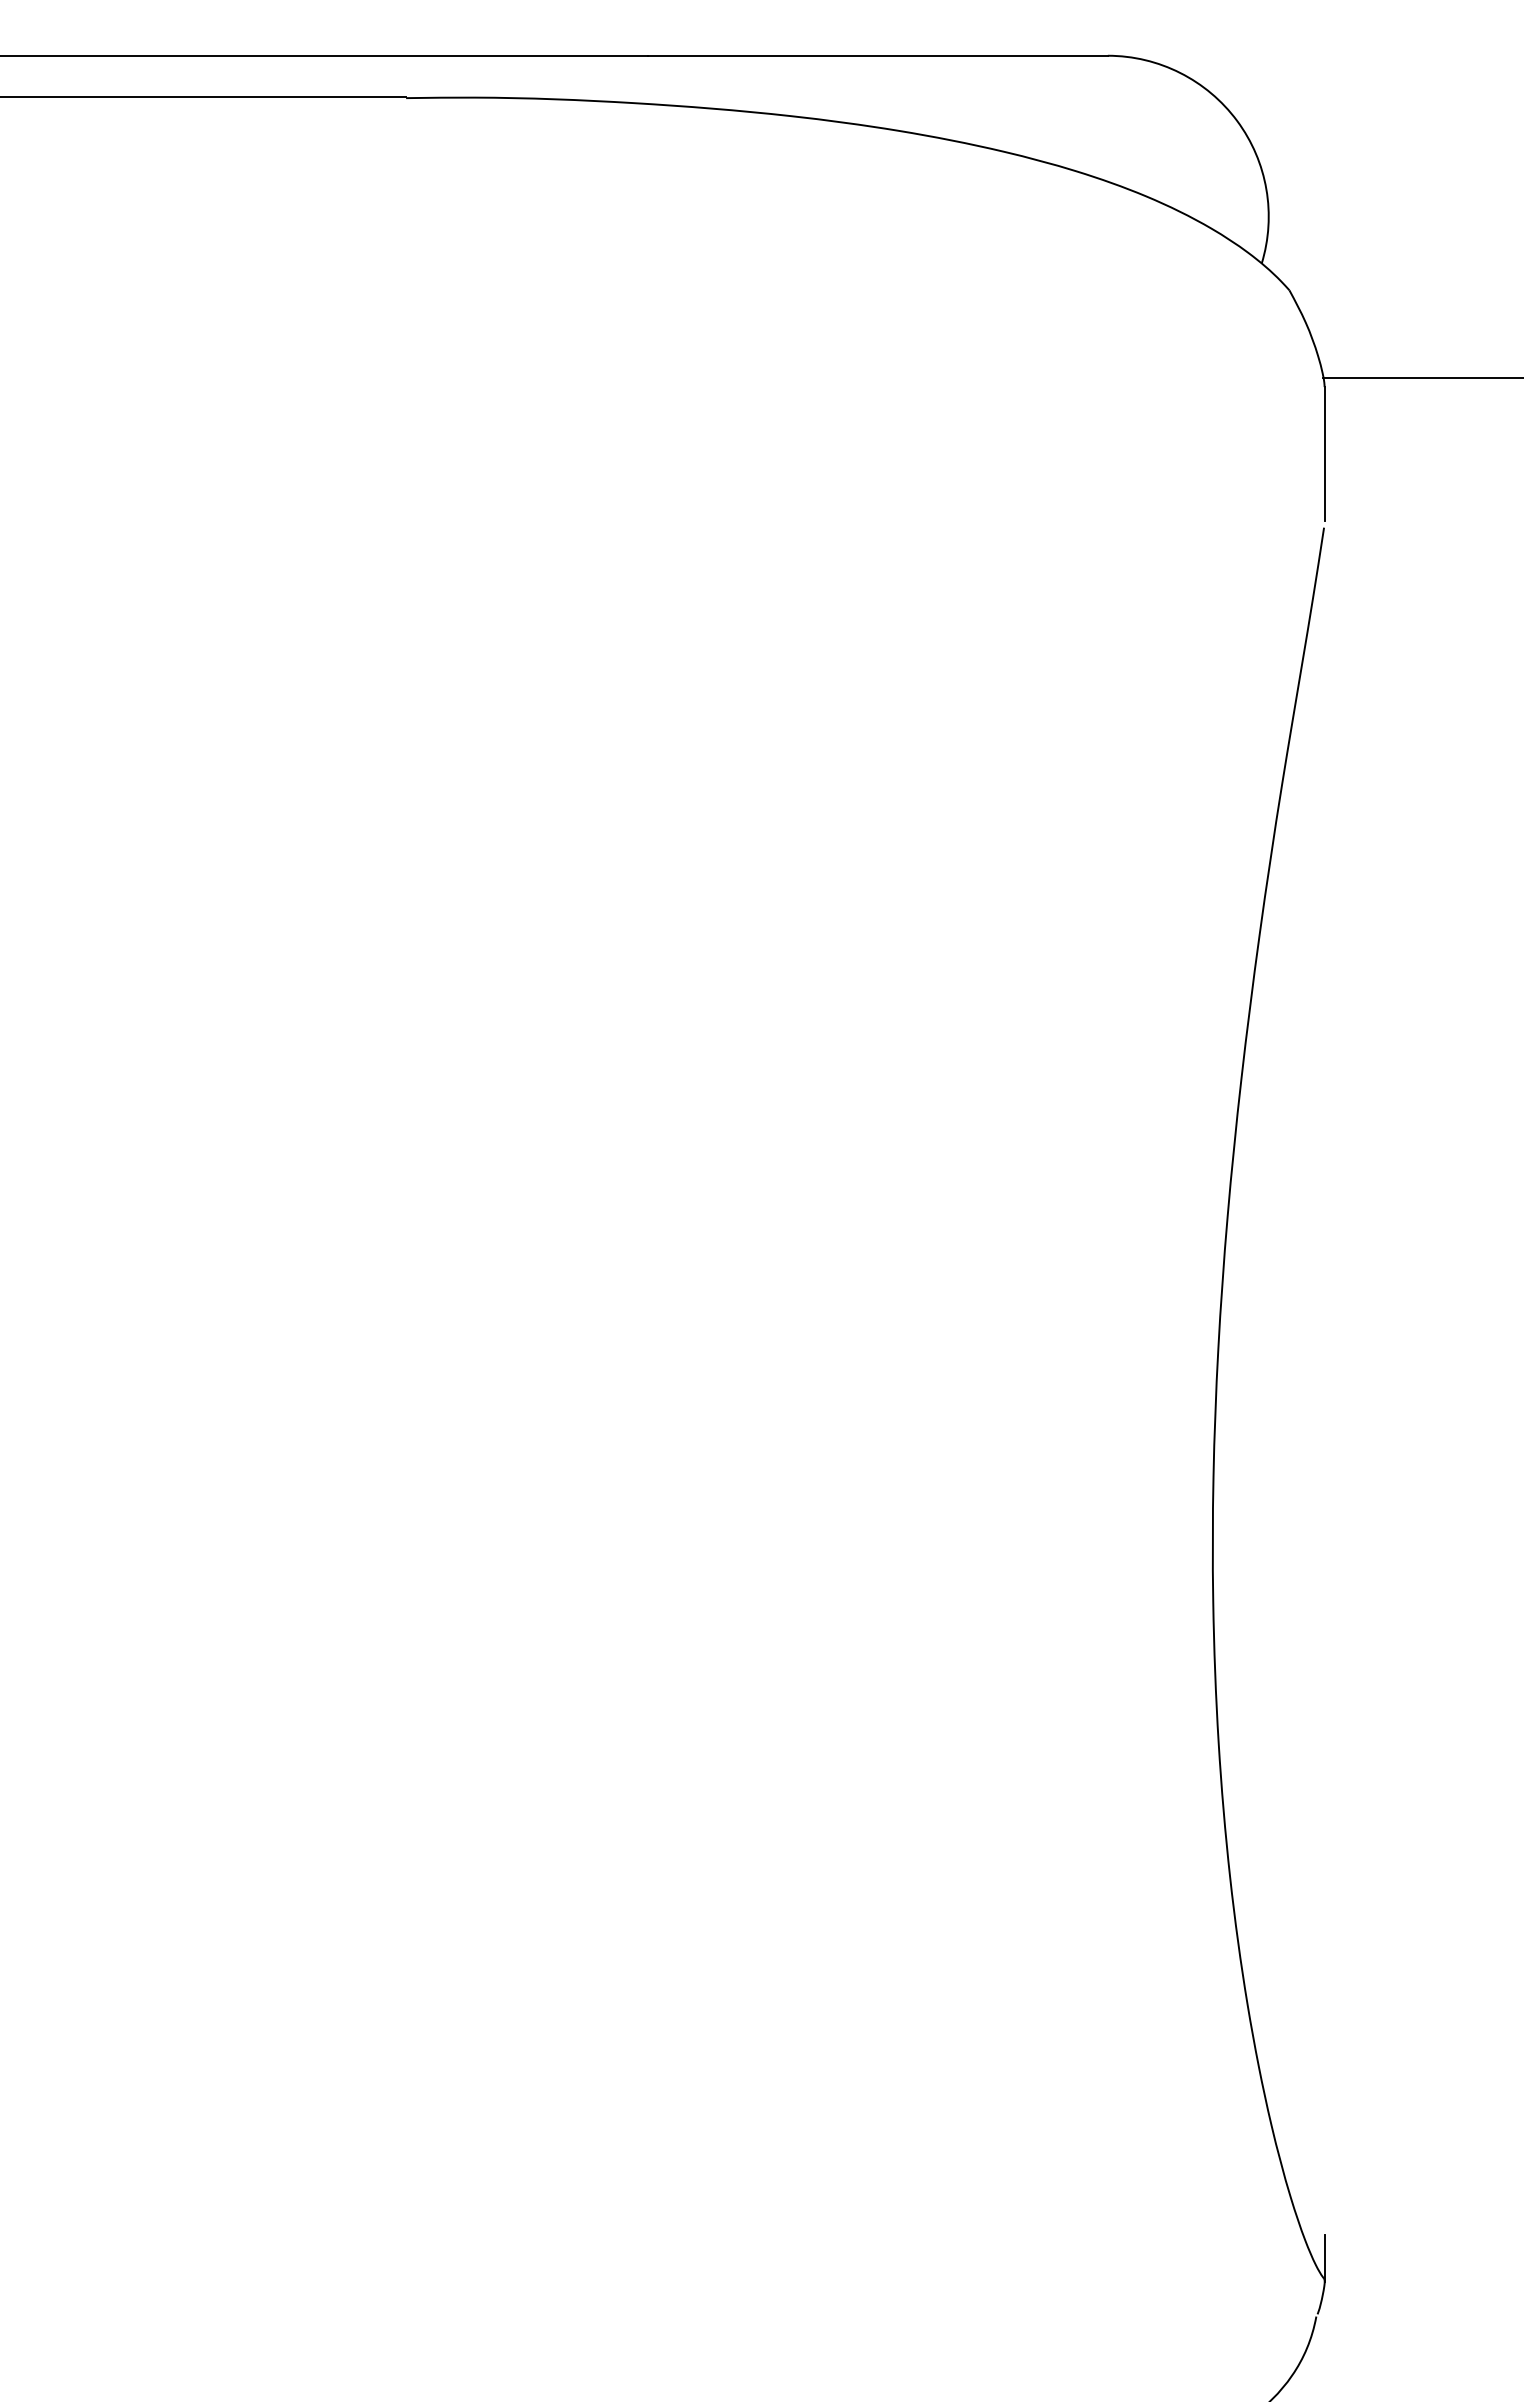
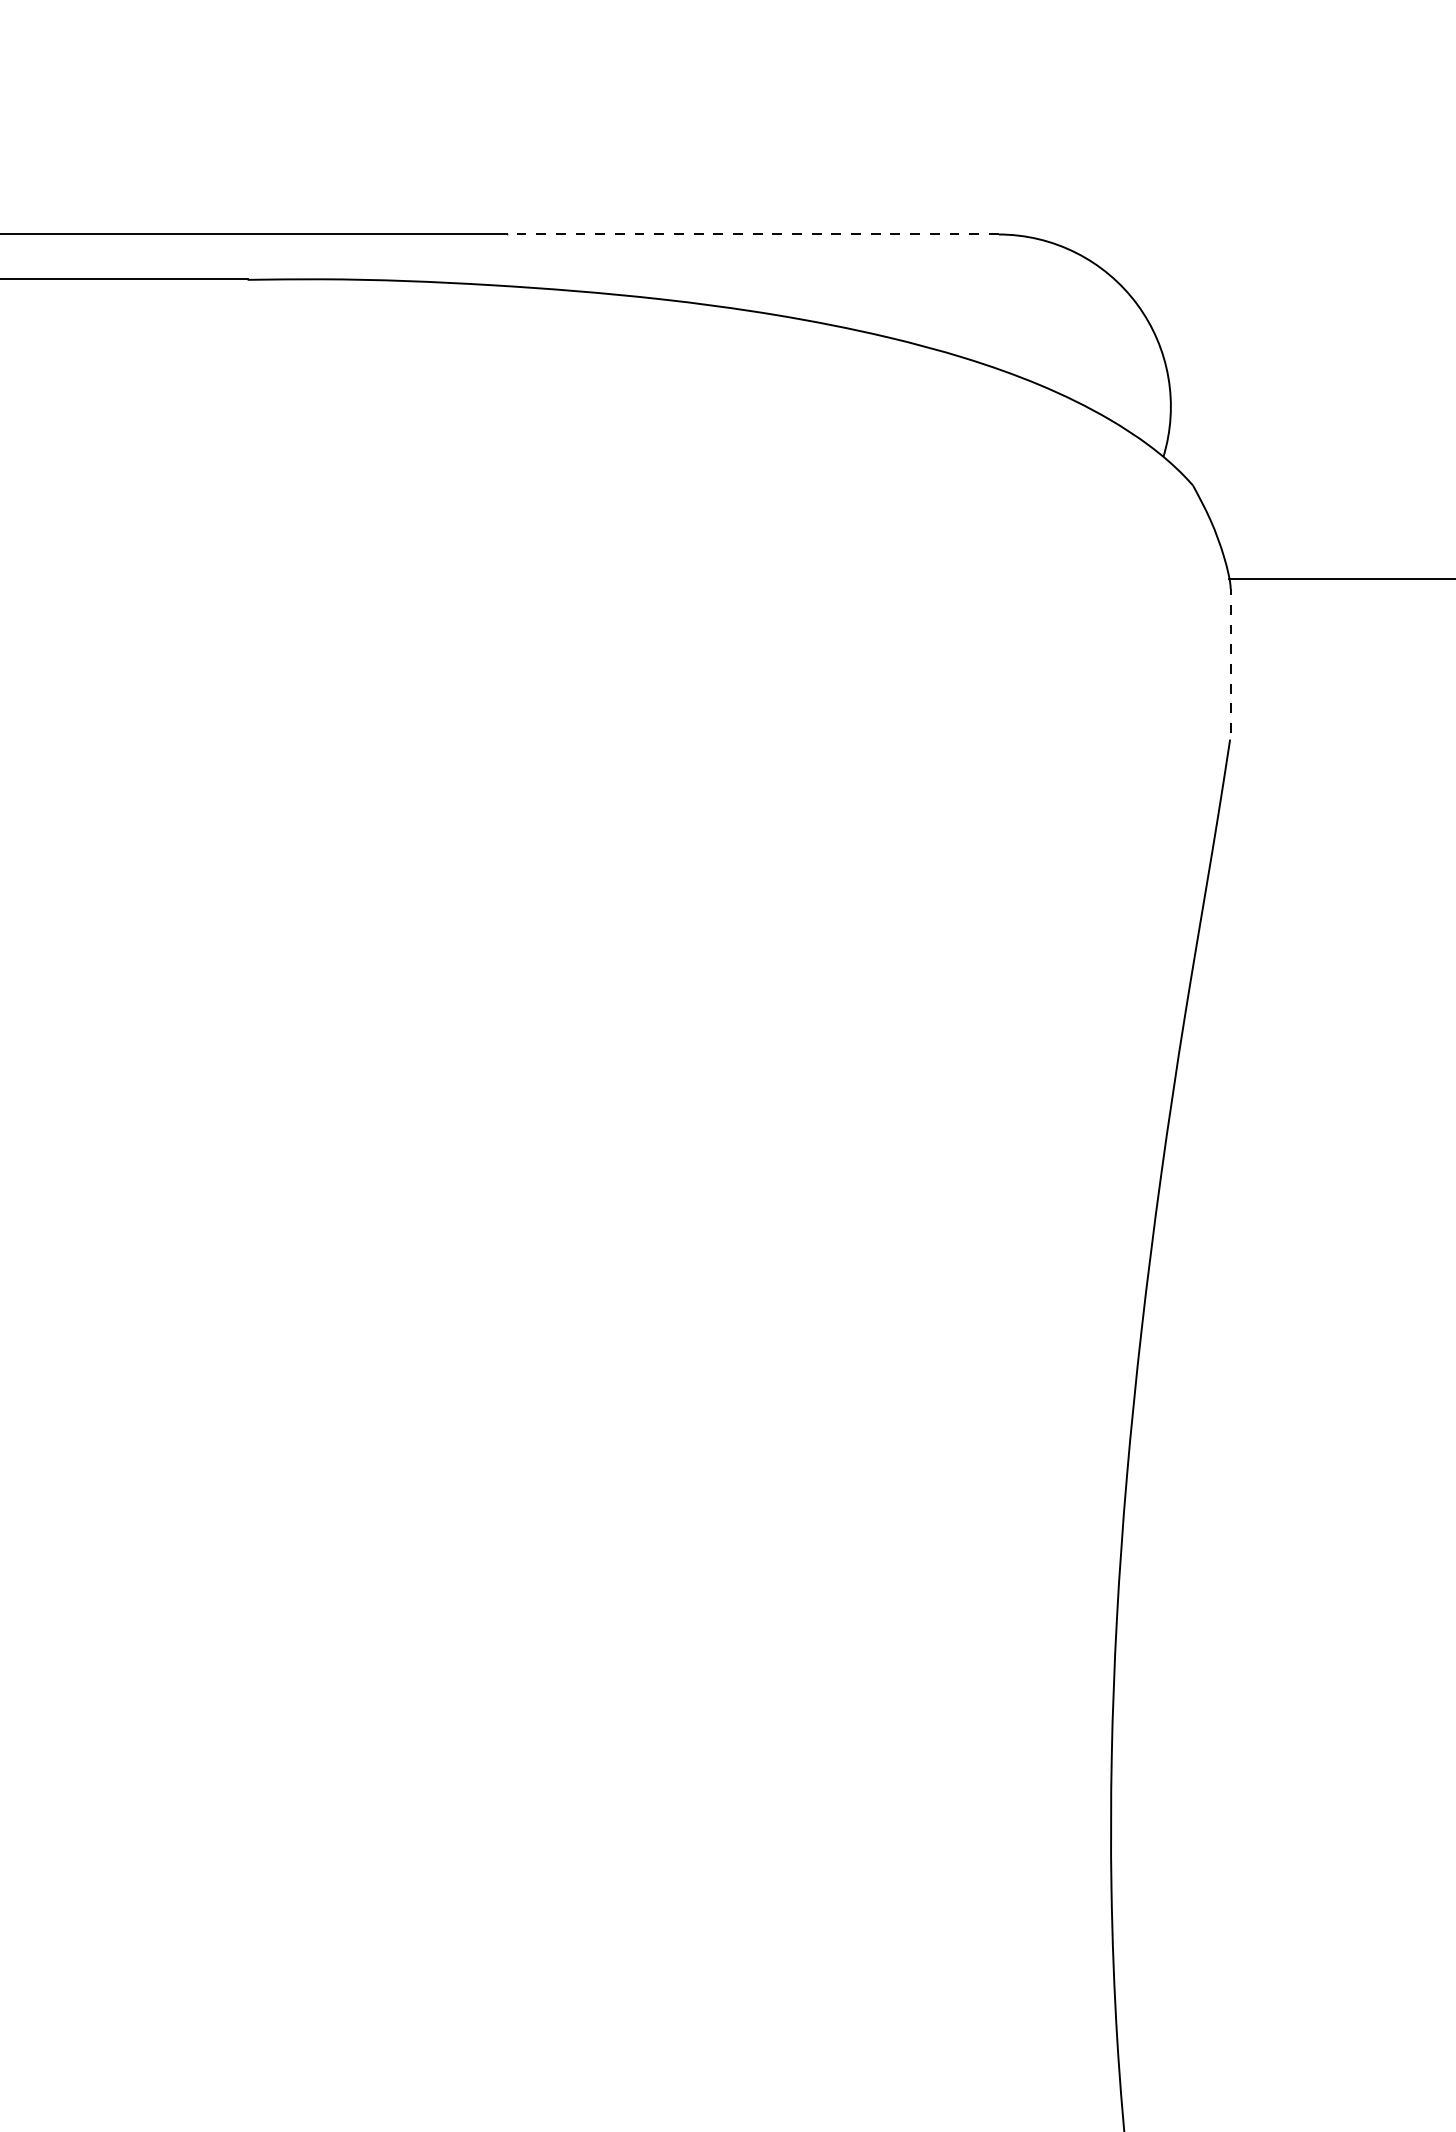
line: (878, 55) -> (753, 234), solid -> dashed
line: (1324, 453) -> (1230, 660), solid -> dashed

